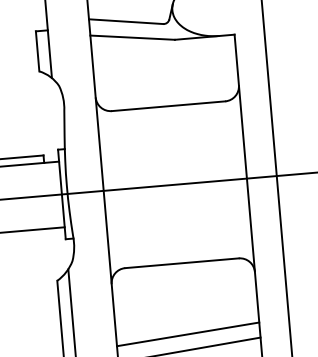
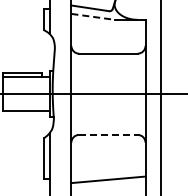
line: (133, 36) -> (93, 16), solid -> dashed
line: (182, 262) -> (108, 134), solid -> dashed
line: (188, 333) -> (108, 171), removed

